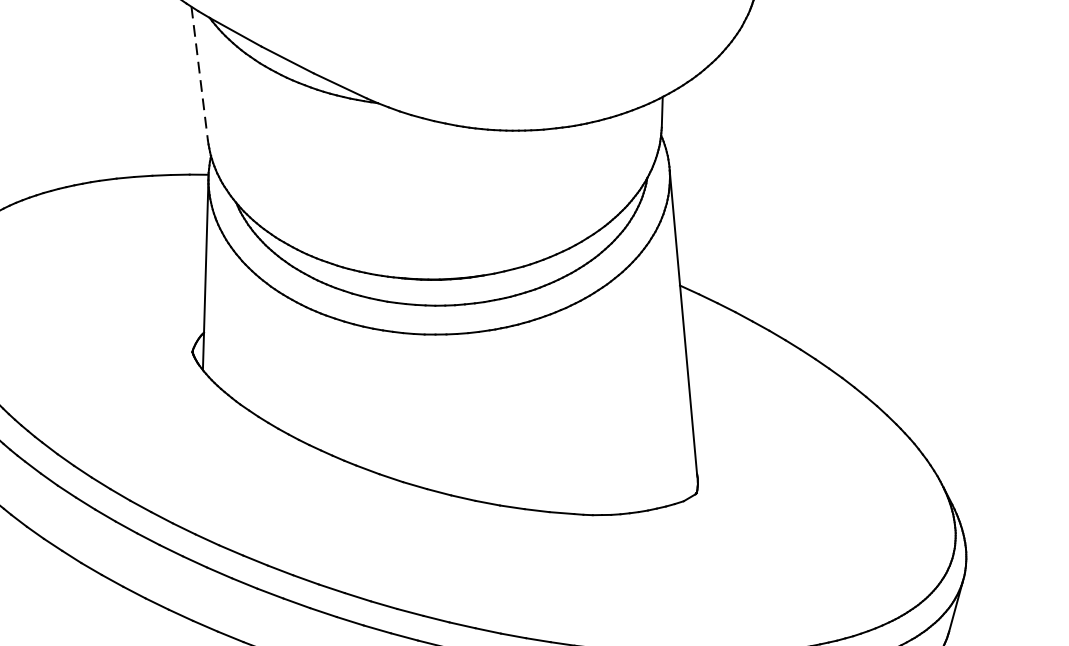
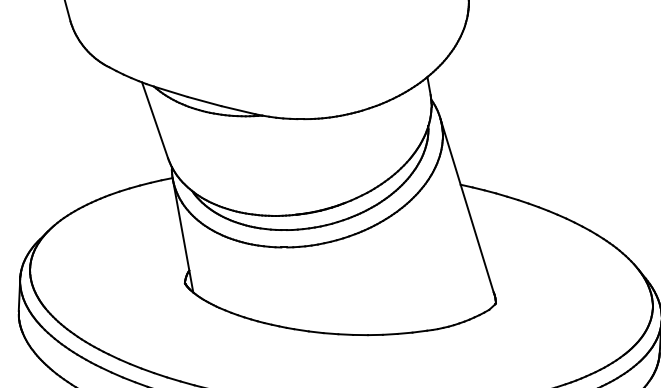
line: (200, 74) -> (155, 120), dashed -> solid

